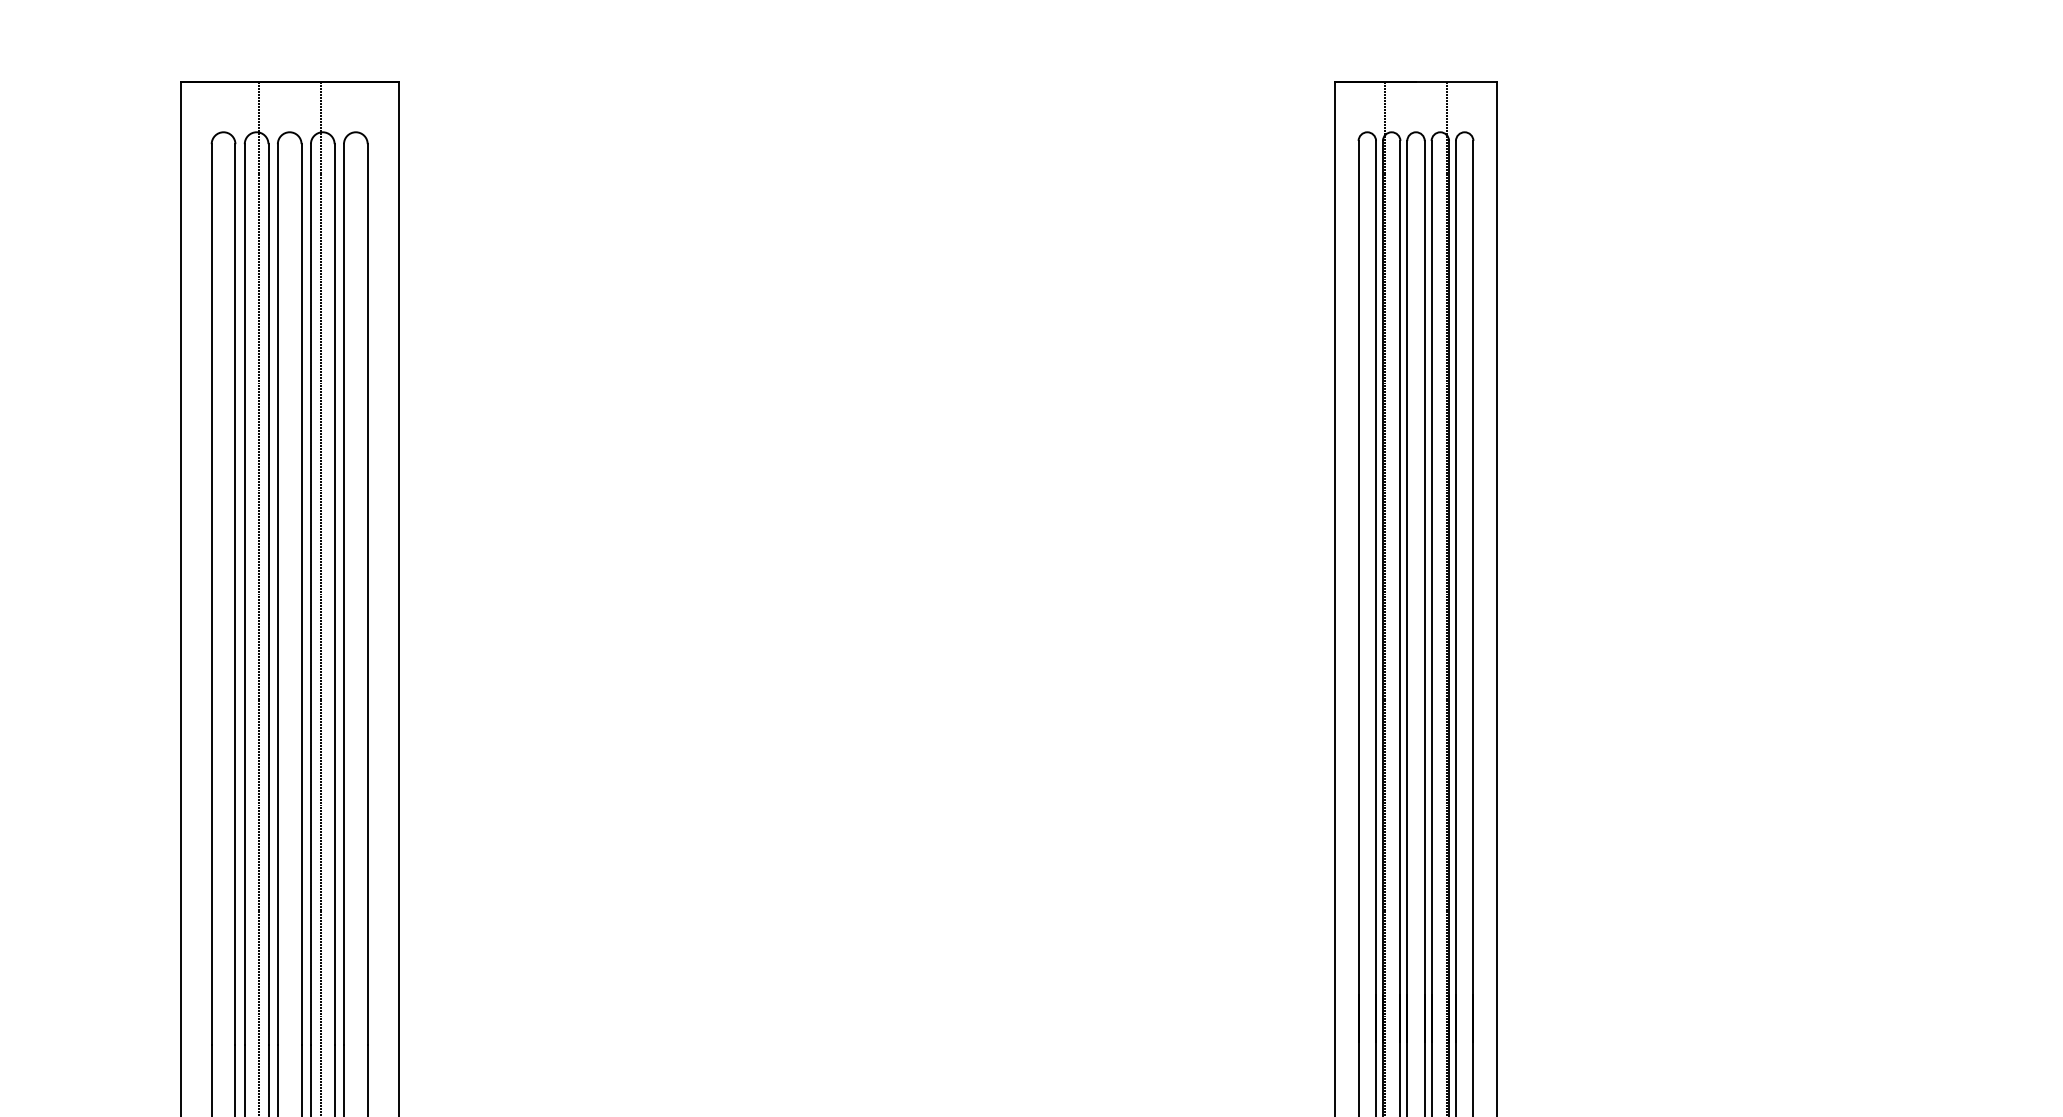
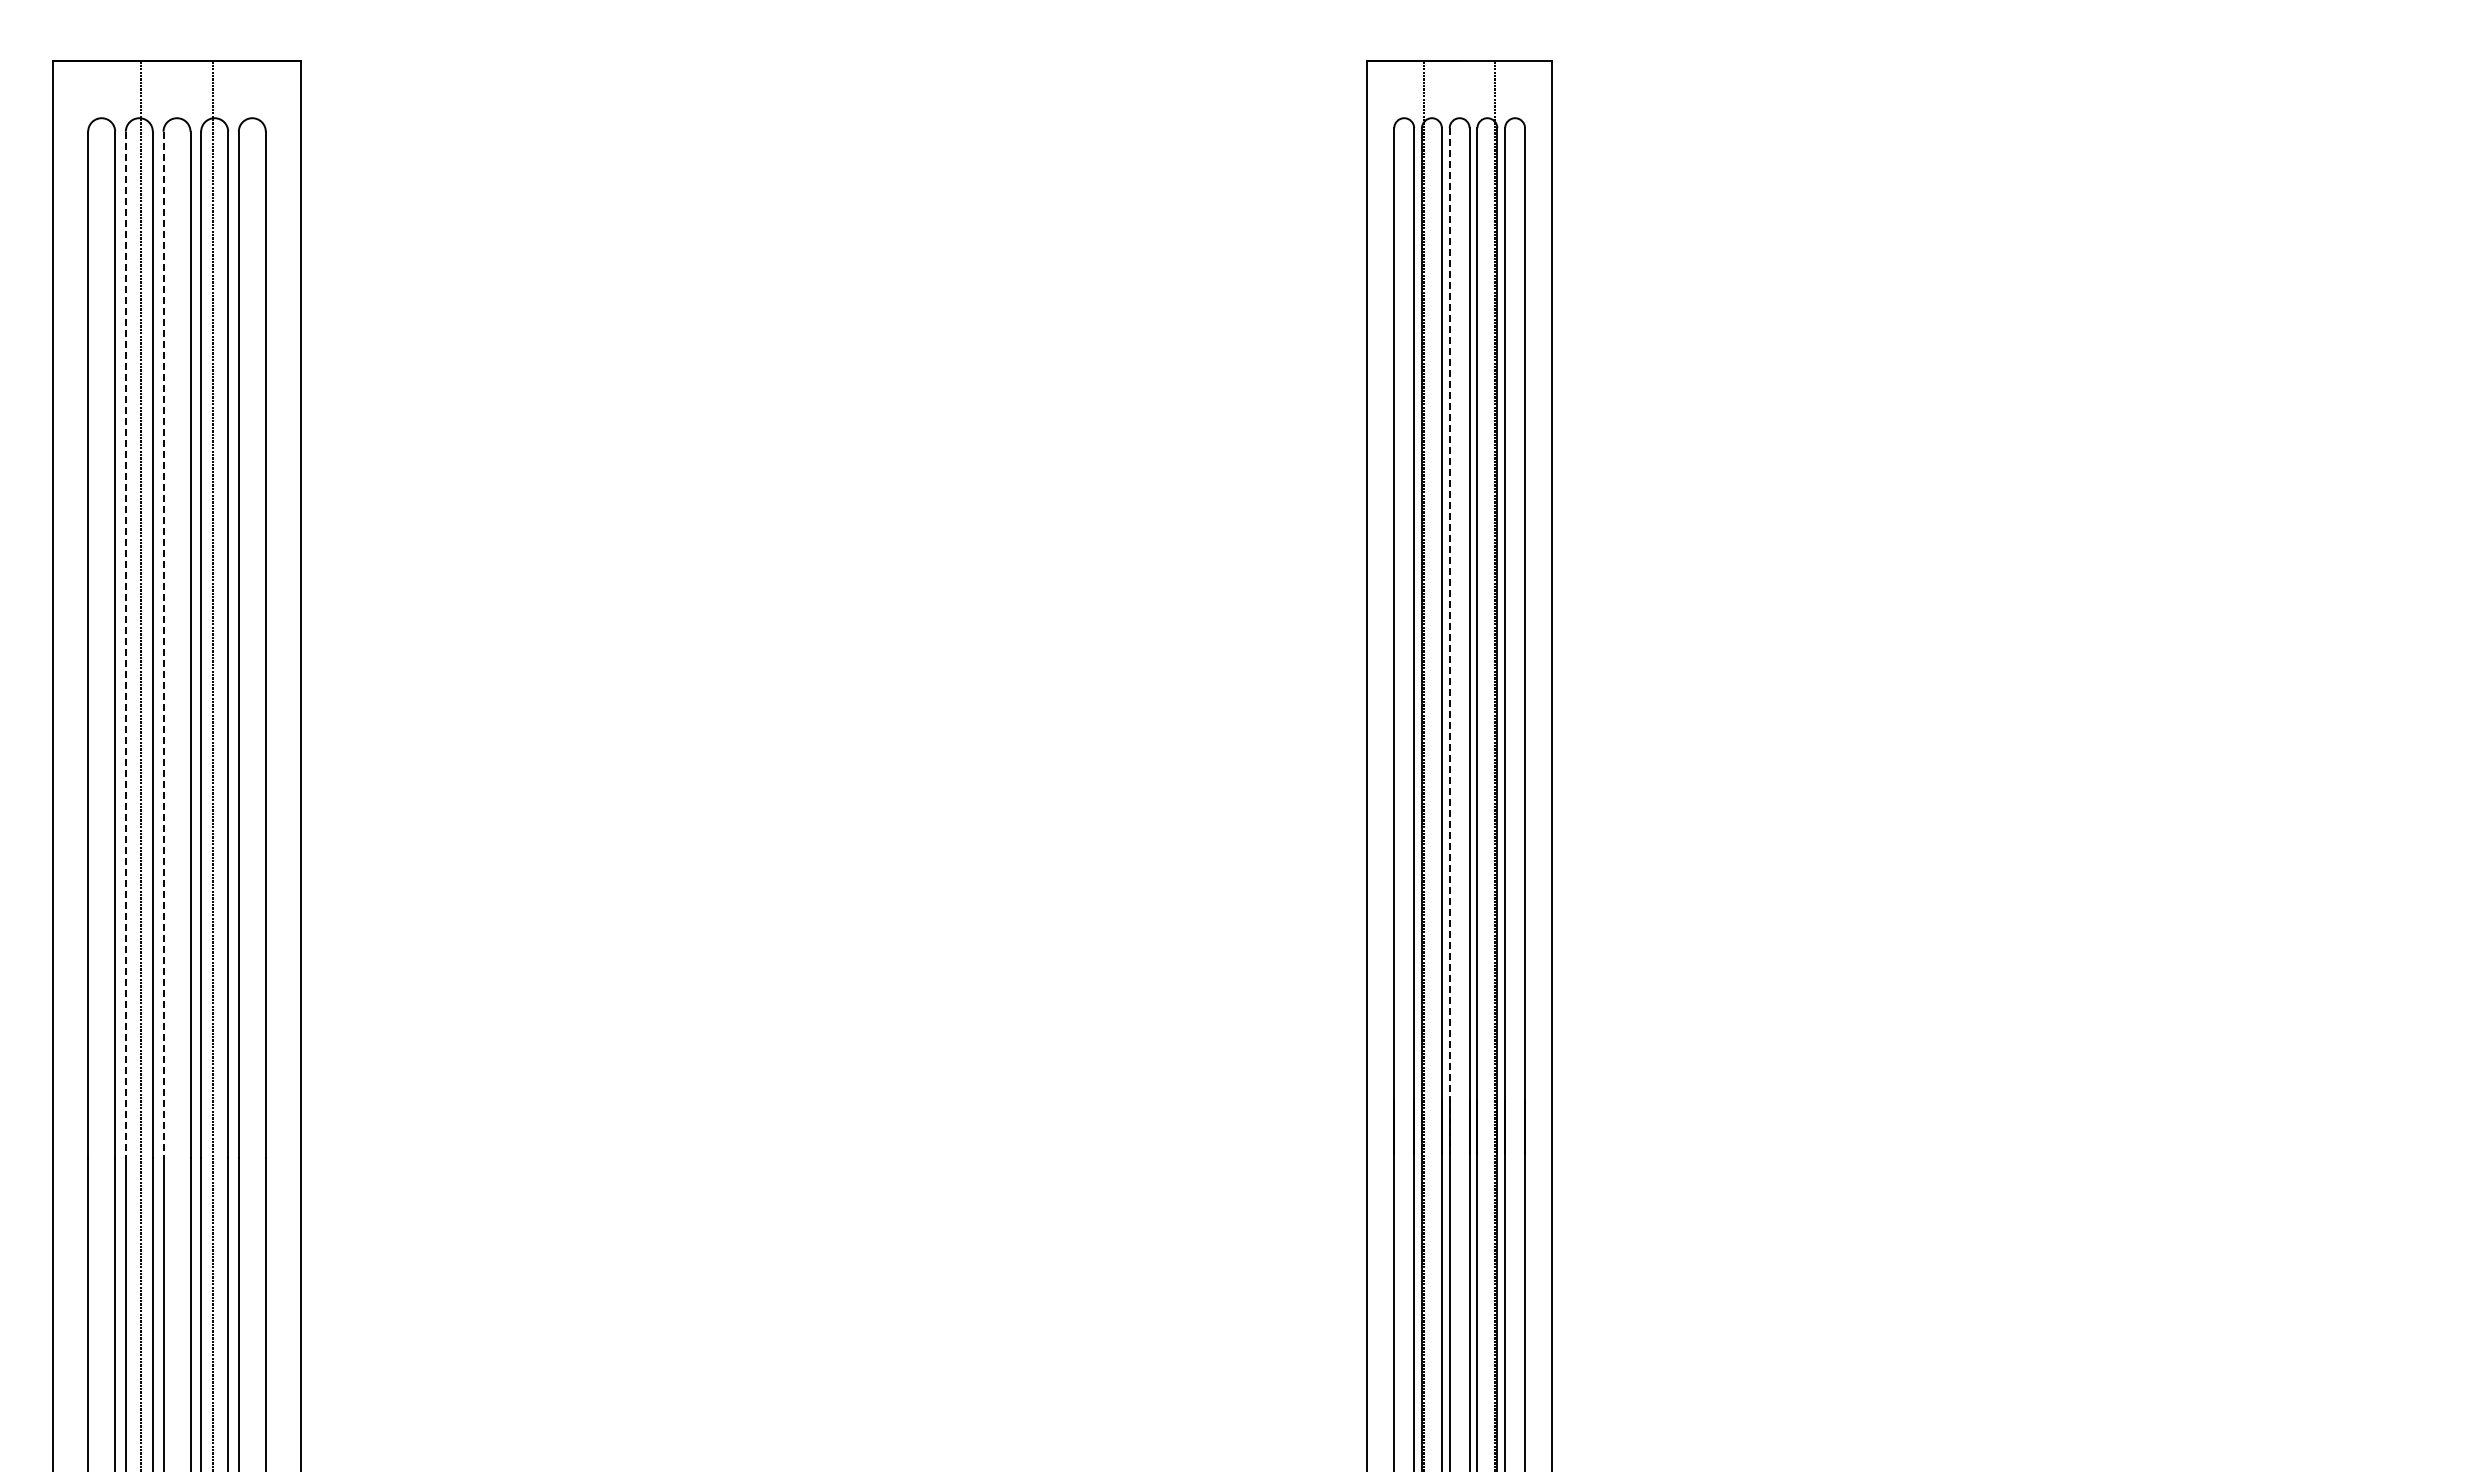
line: (1407, 591) -> (1449, 641), solid -> dashed
line: (244, 594) -> (125, 644), solid -> dashed
line: (277, 594) -> (163, 644), solid -> dashed

